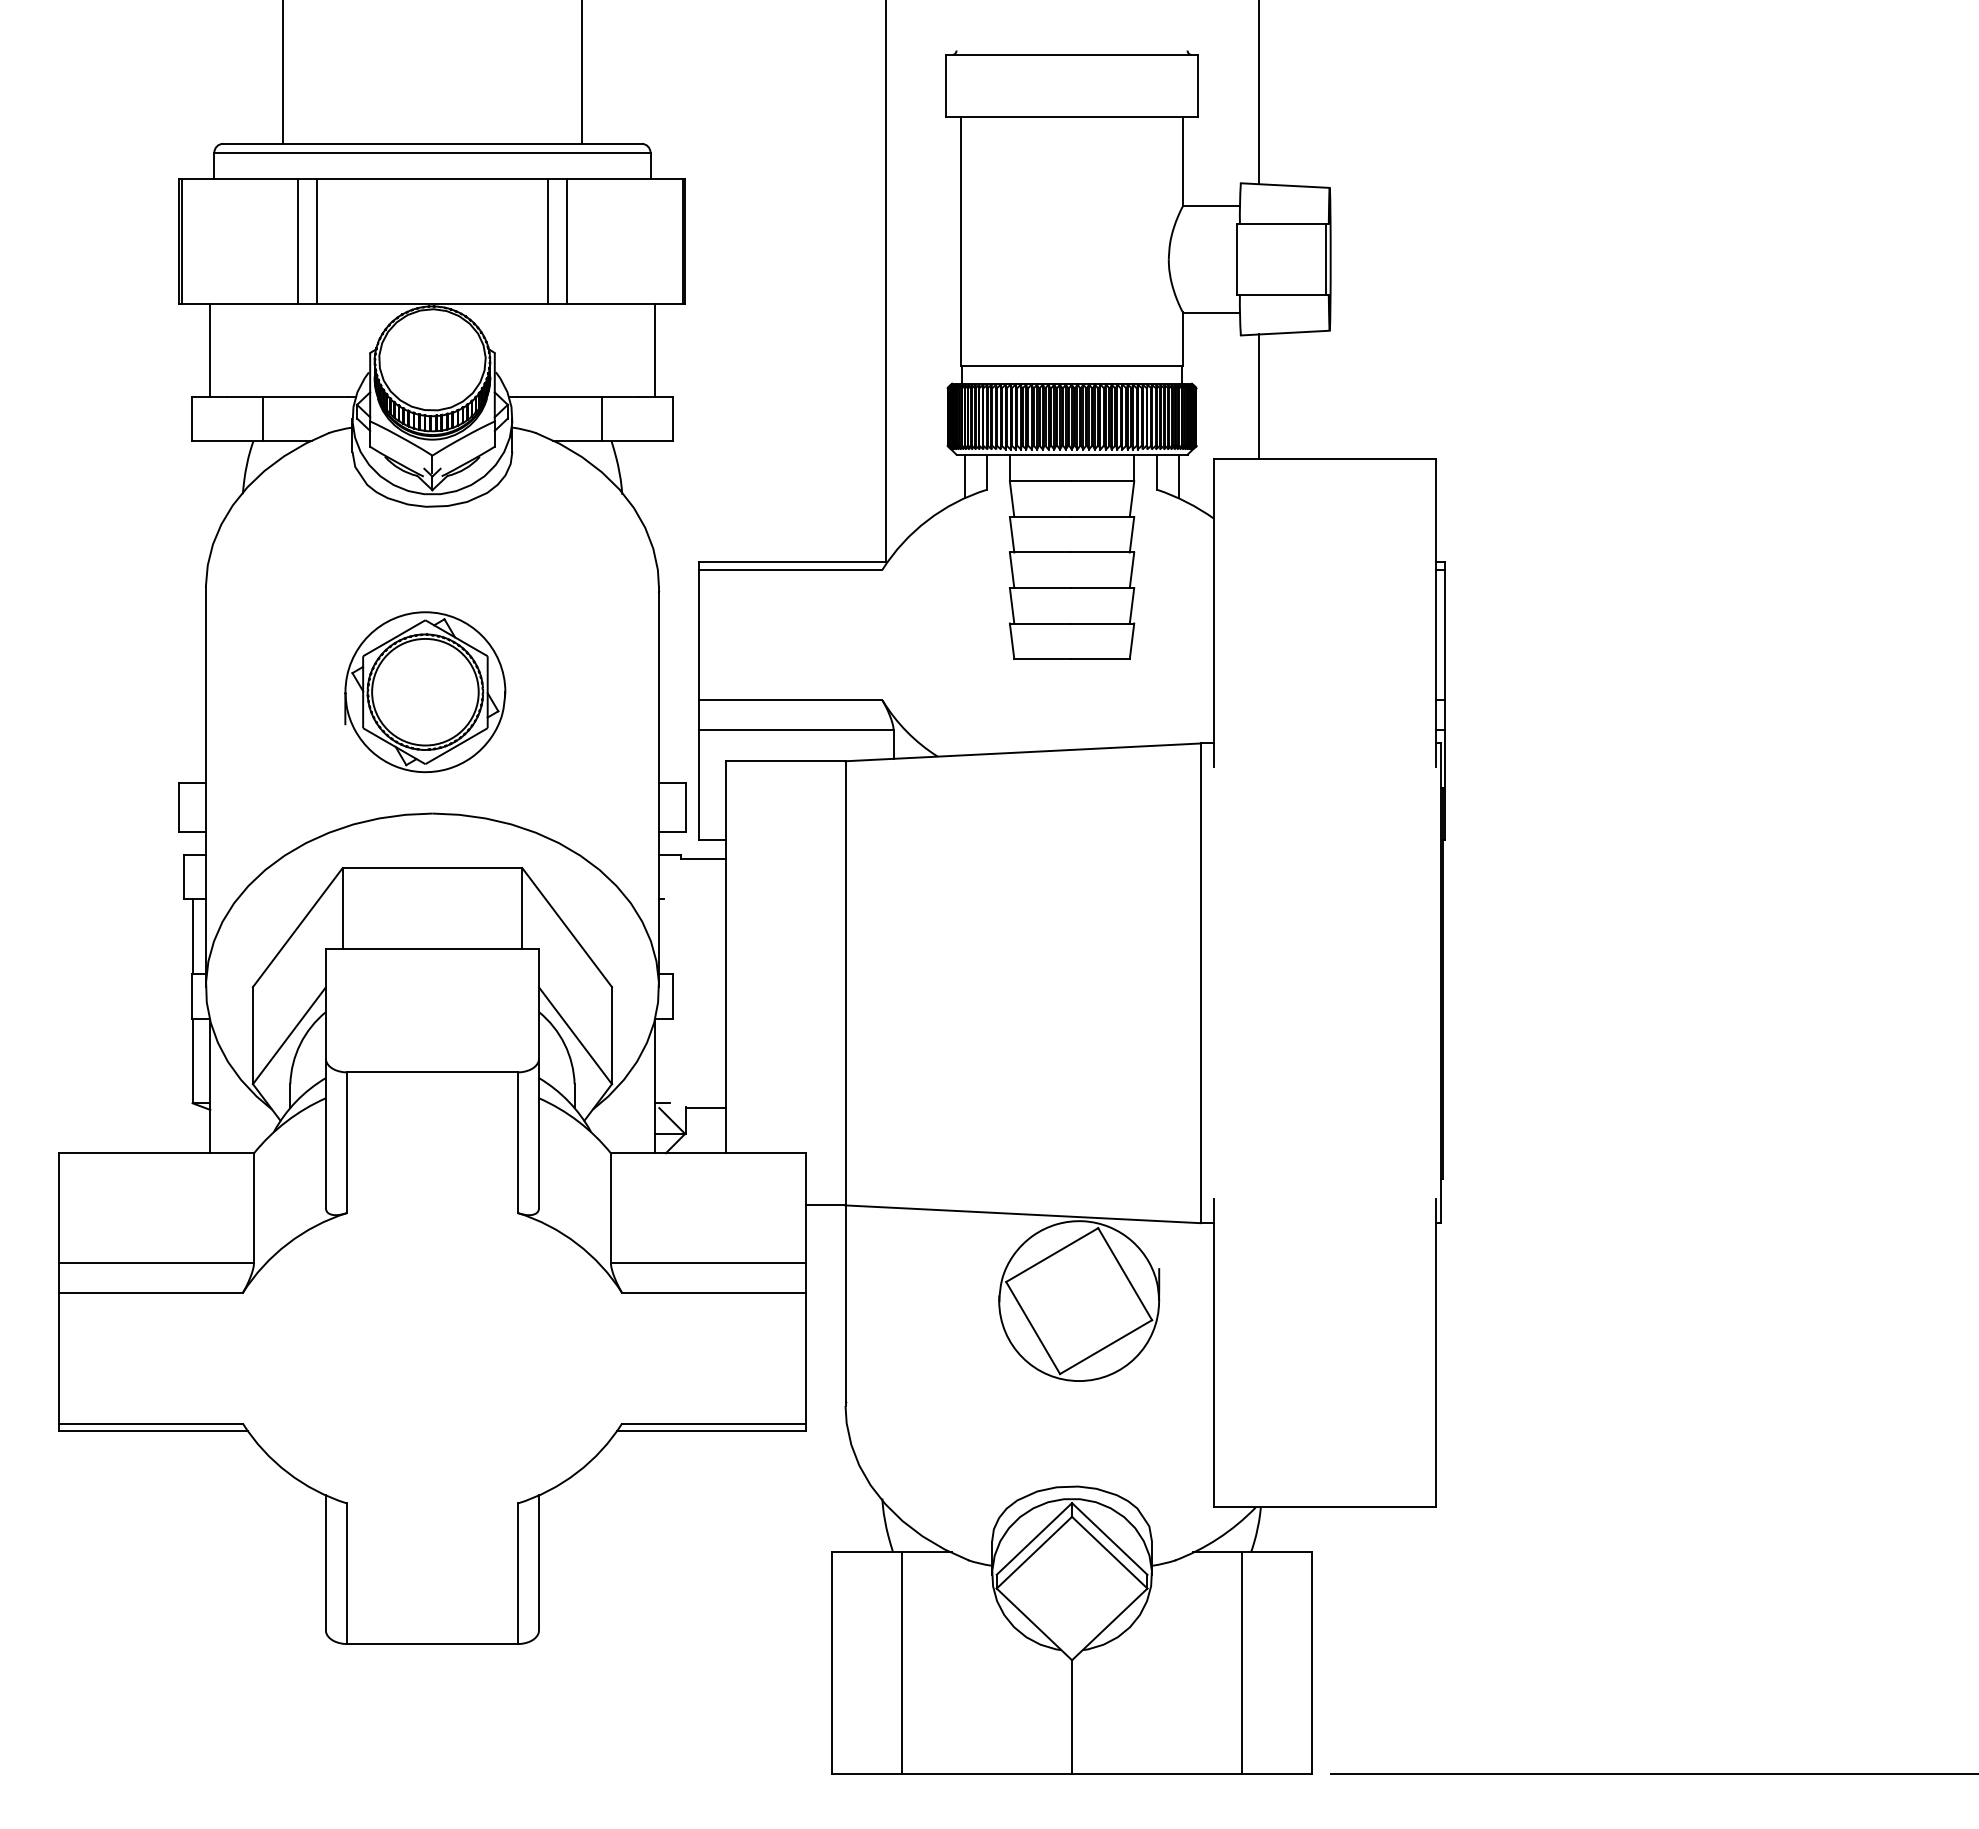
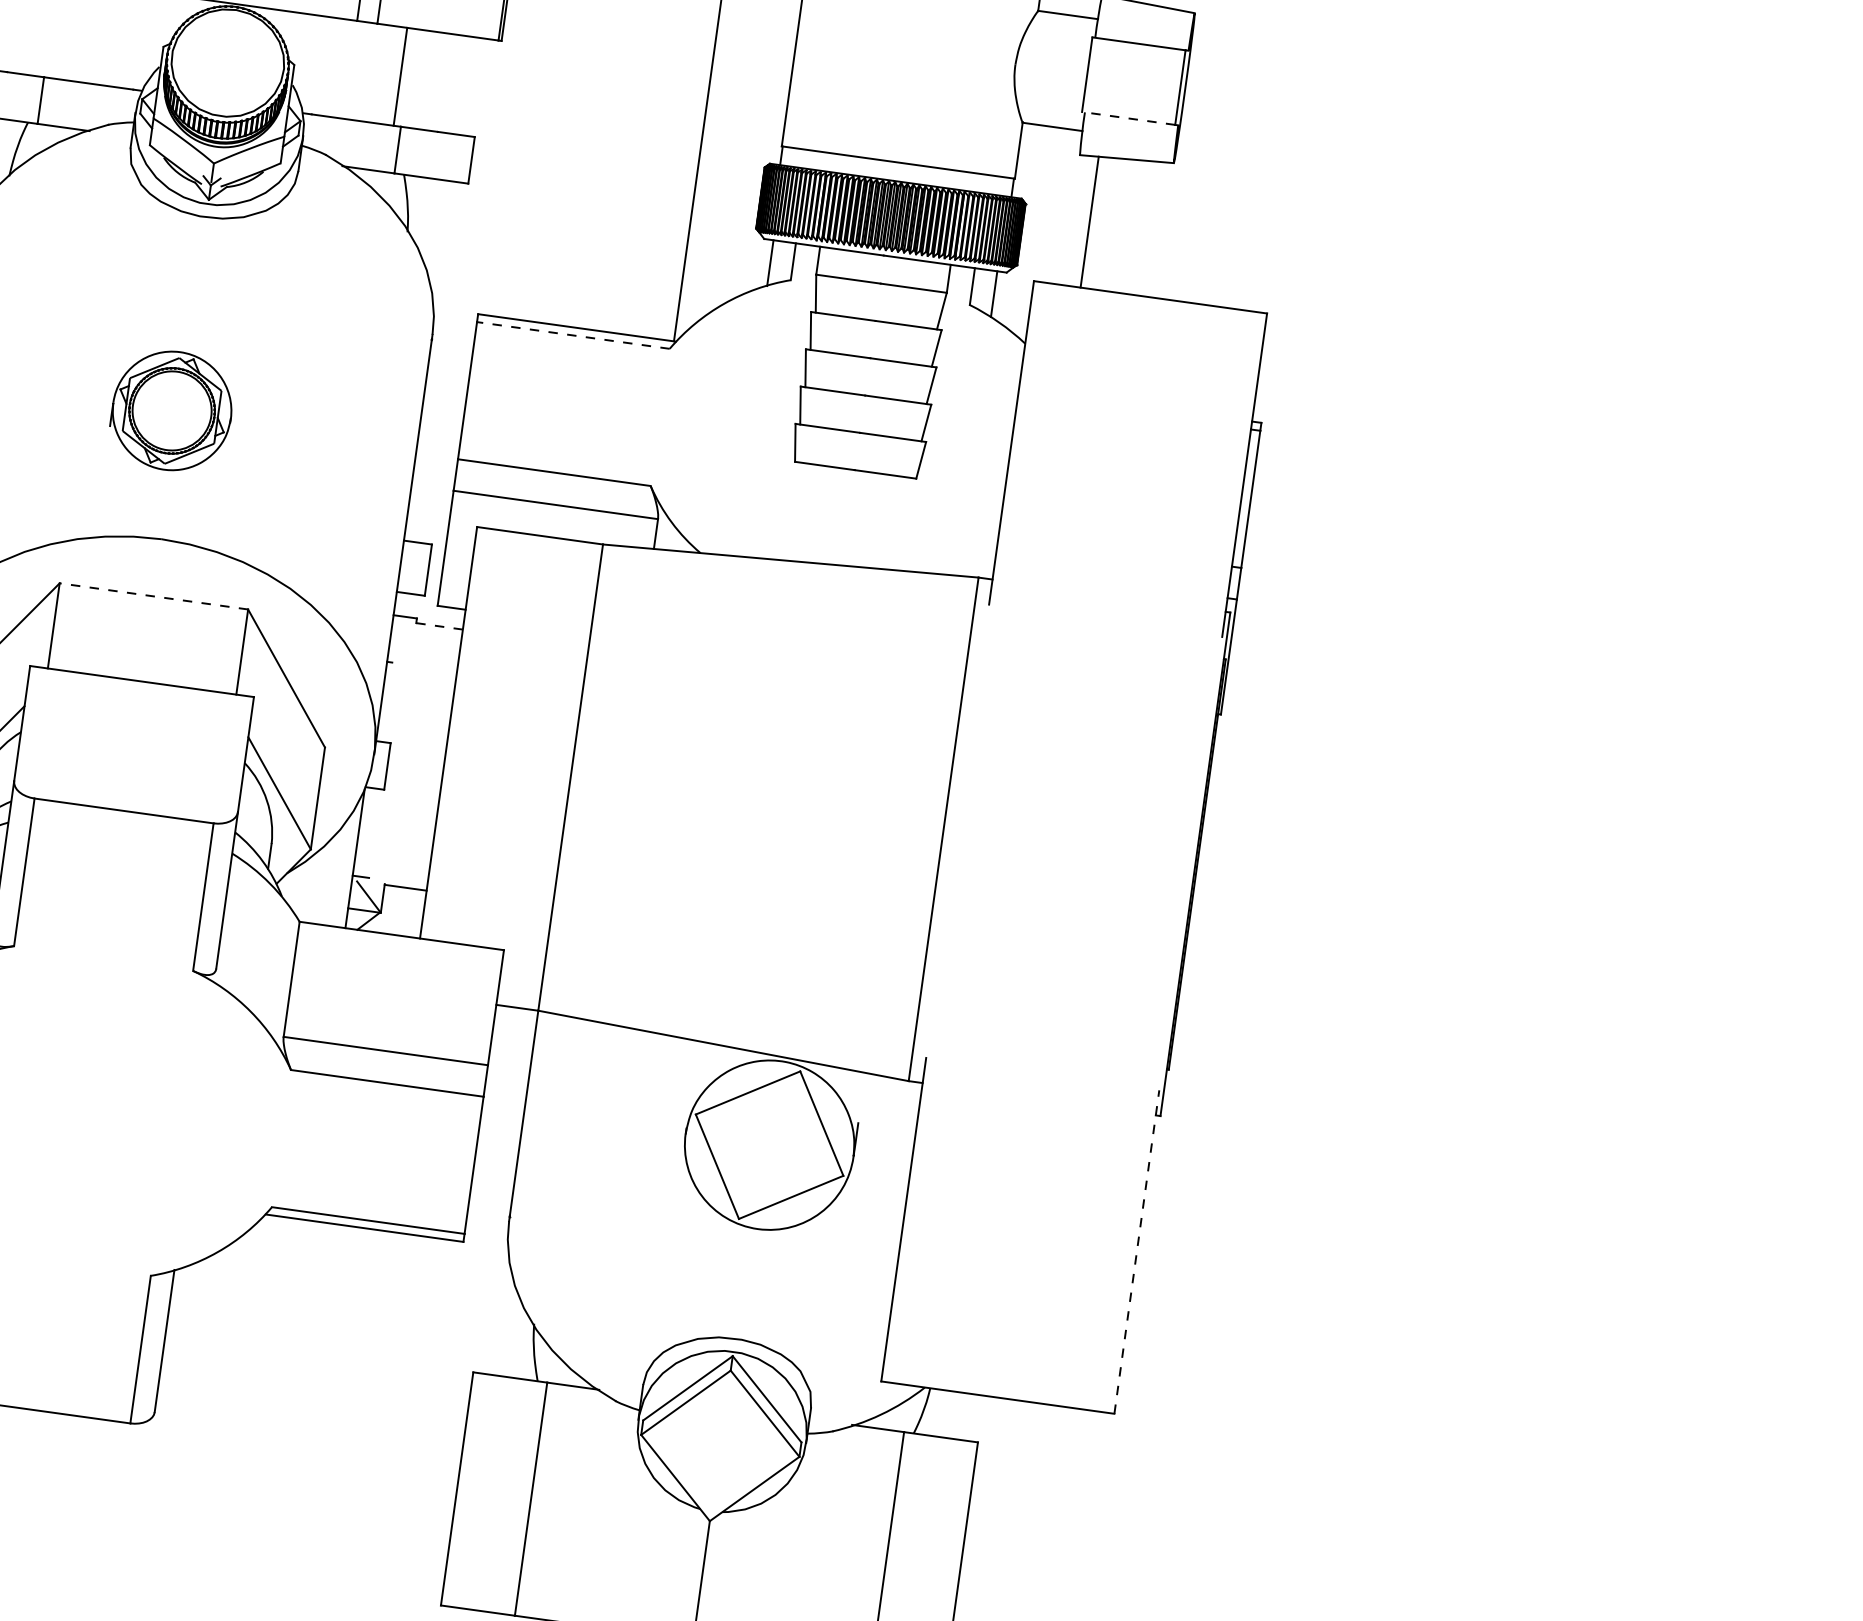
line: (1281, 294) -> (1128, 118), solid -> dashed
line: (654, 350) -> (400, 76), moved
line: (790, 569) -> (573, 335), solid -> dashed
part: (425, 692) -> (172, 411), size x0.7
line: (702, 858) -> (438, 625), solid -> dashed
line: (432, 868) -> (153, 596), solid -> dashed
line: (1436, 1352) -> (1137, 1251), solid -> dashed

